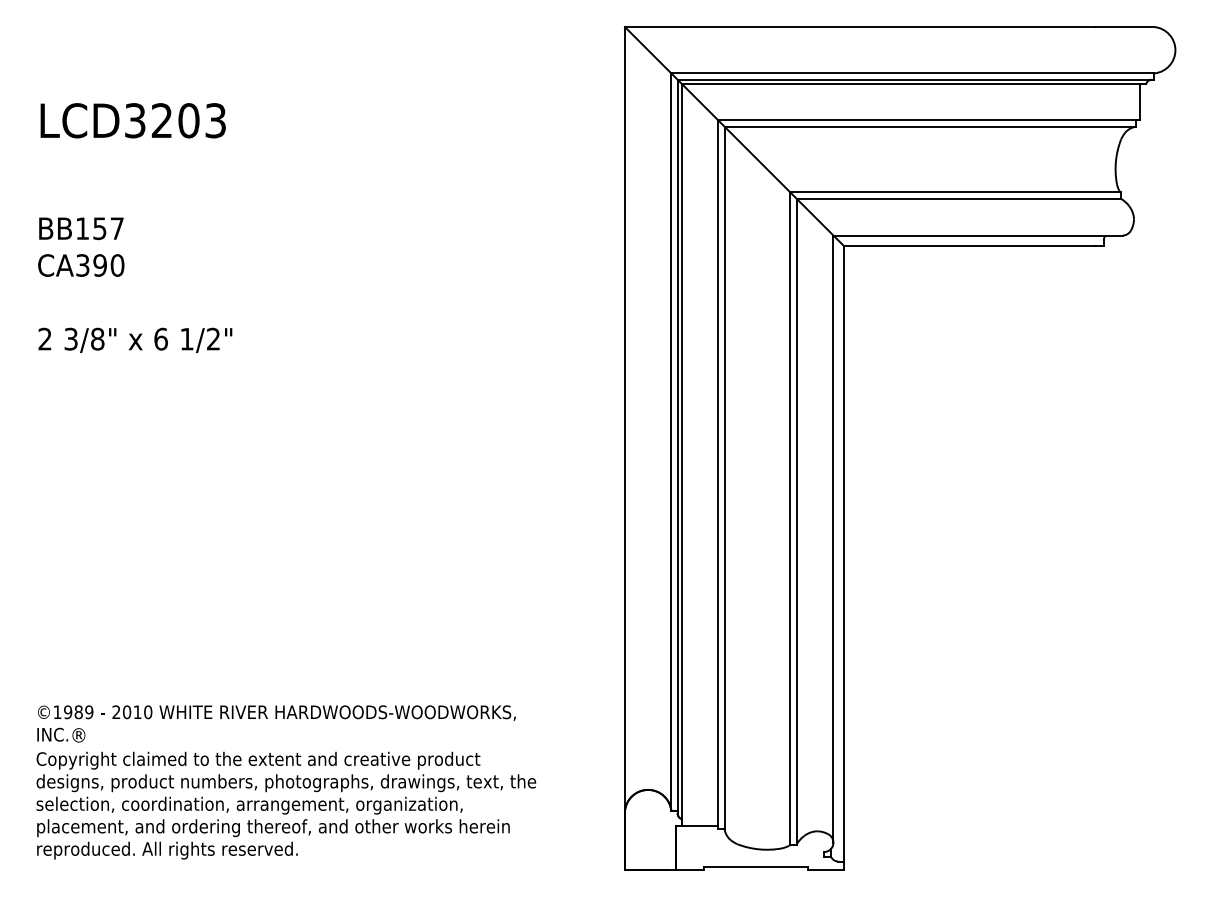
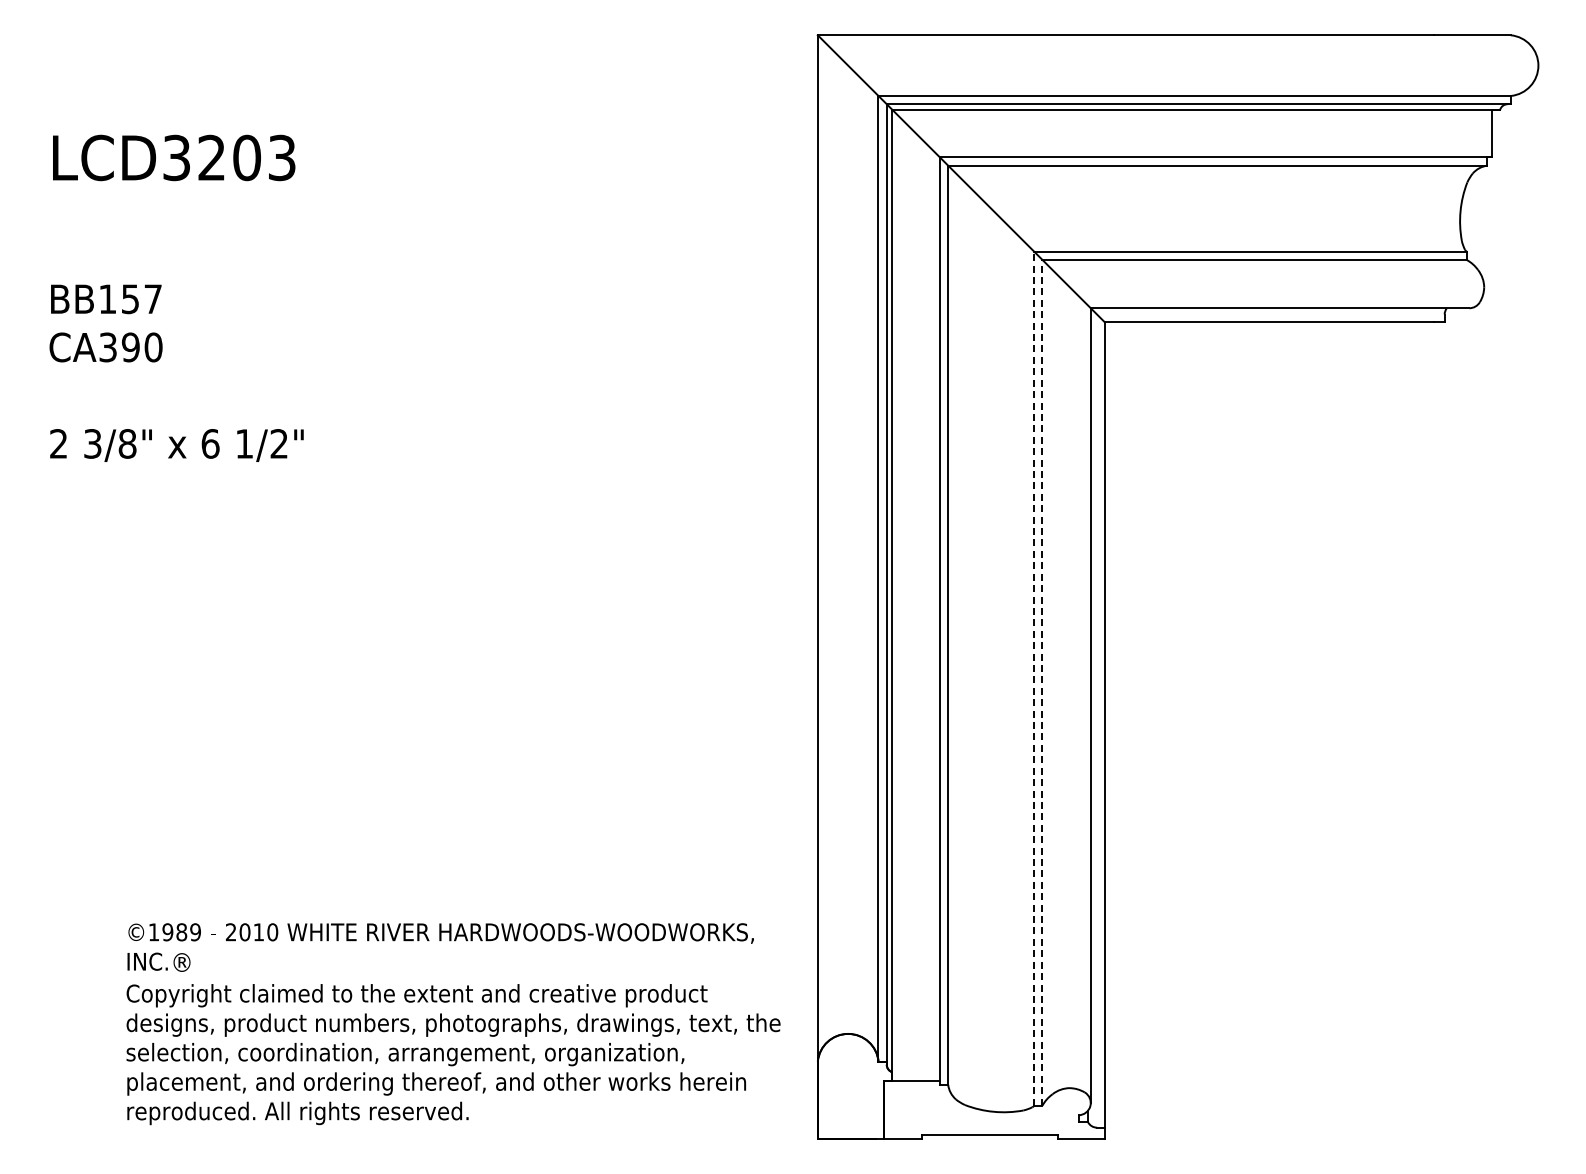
line: (790, 518) -> (1034, 678), solid -> dashed
line: (796, 521) -> (1042, 682), solid -> dashed
text: (286, 782) -> (453, 1024), moved

